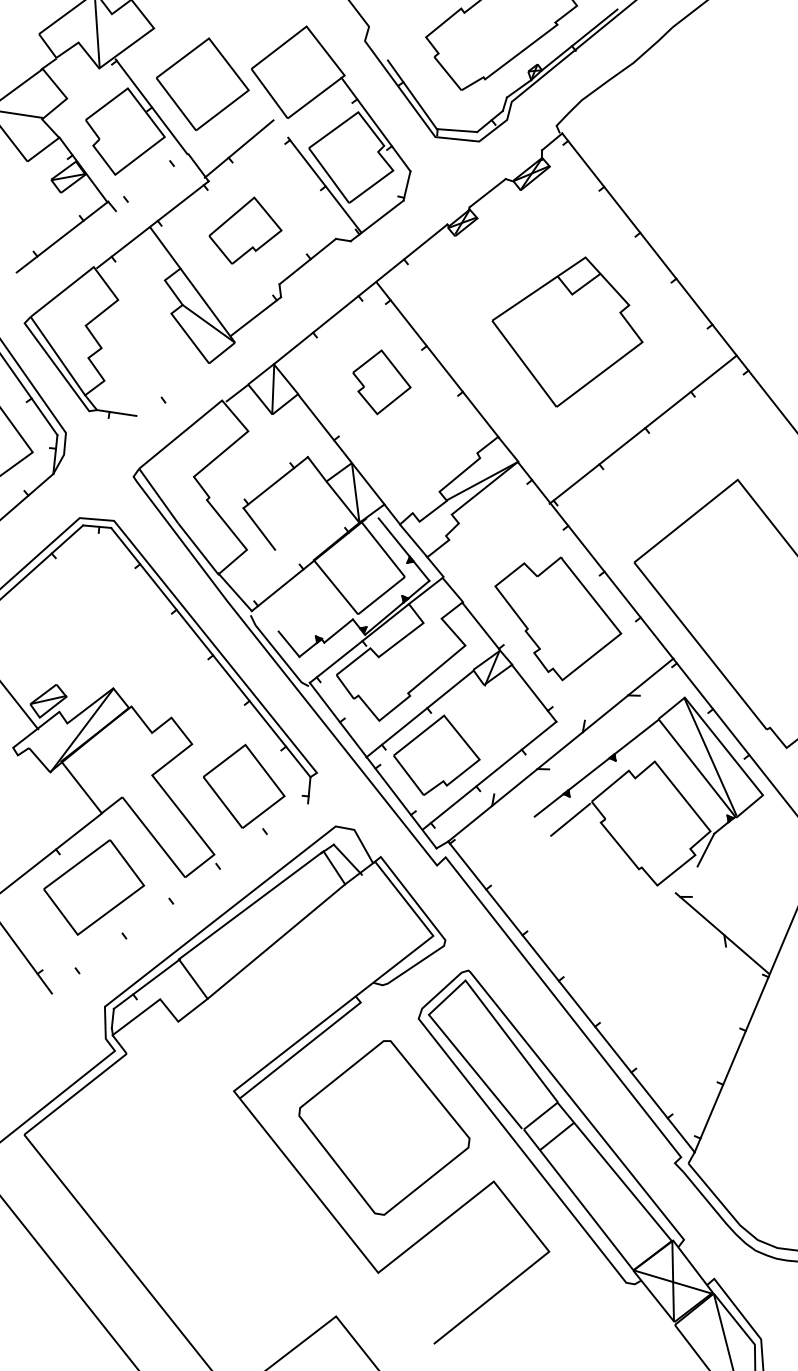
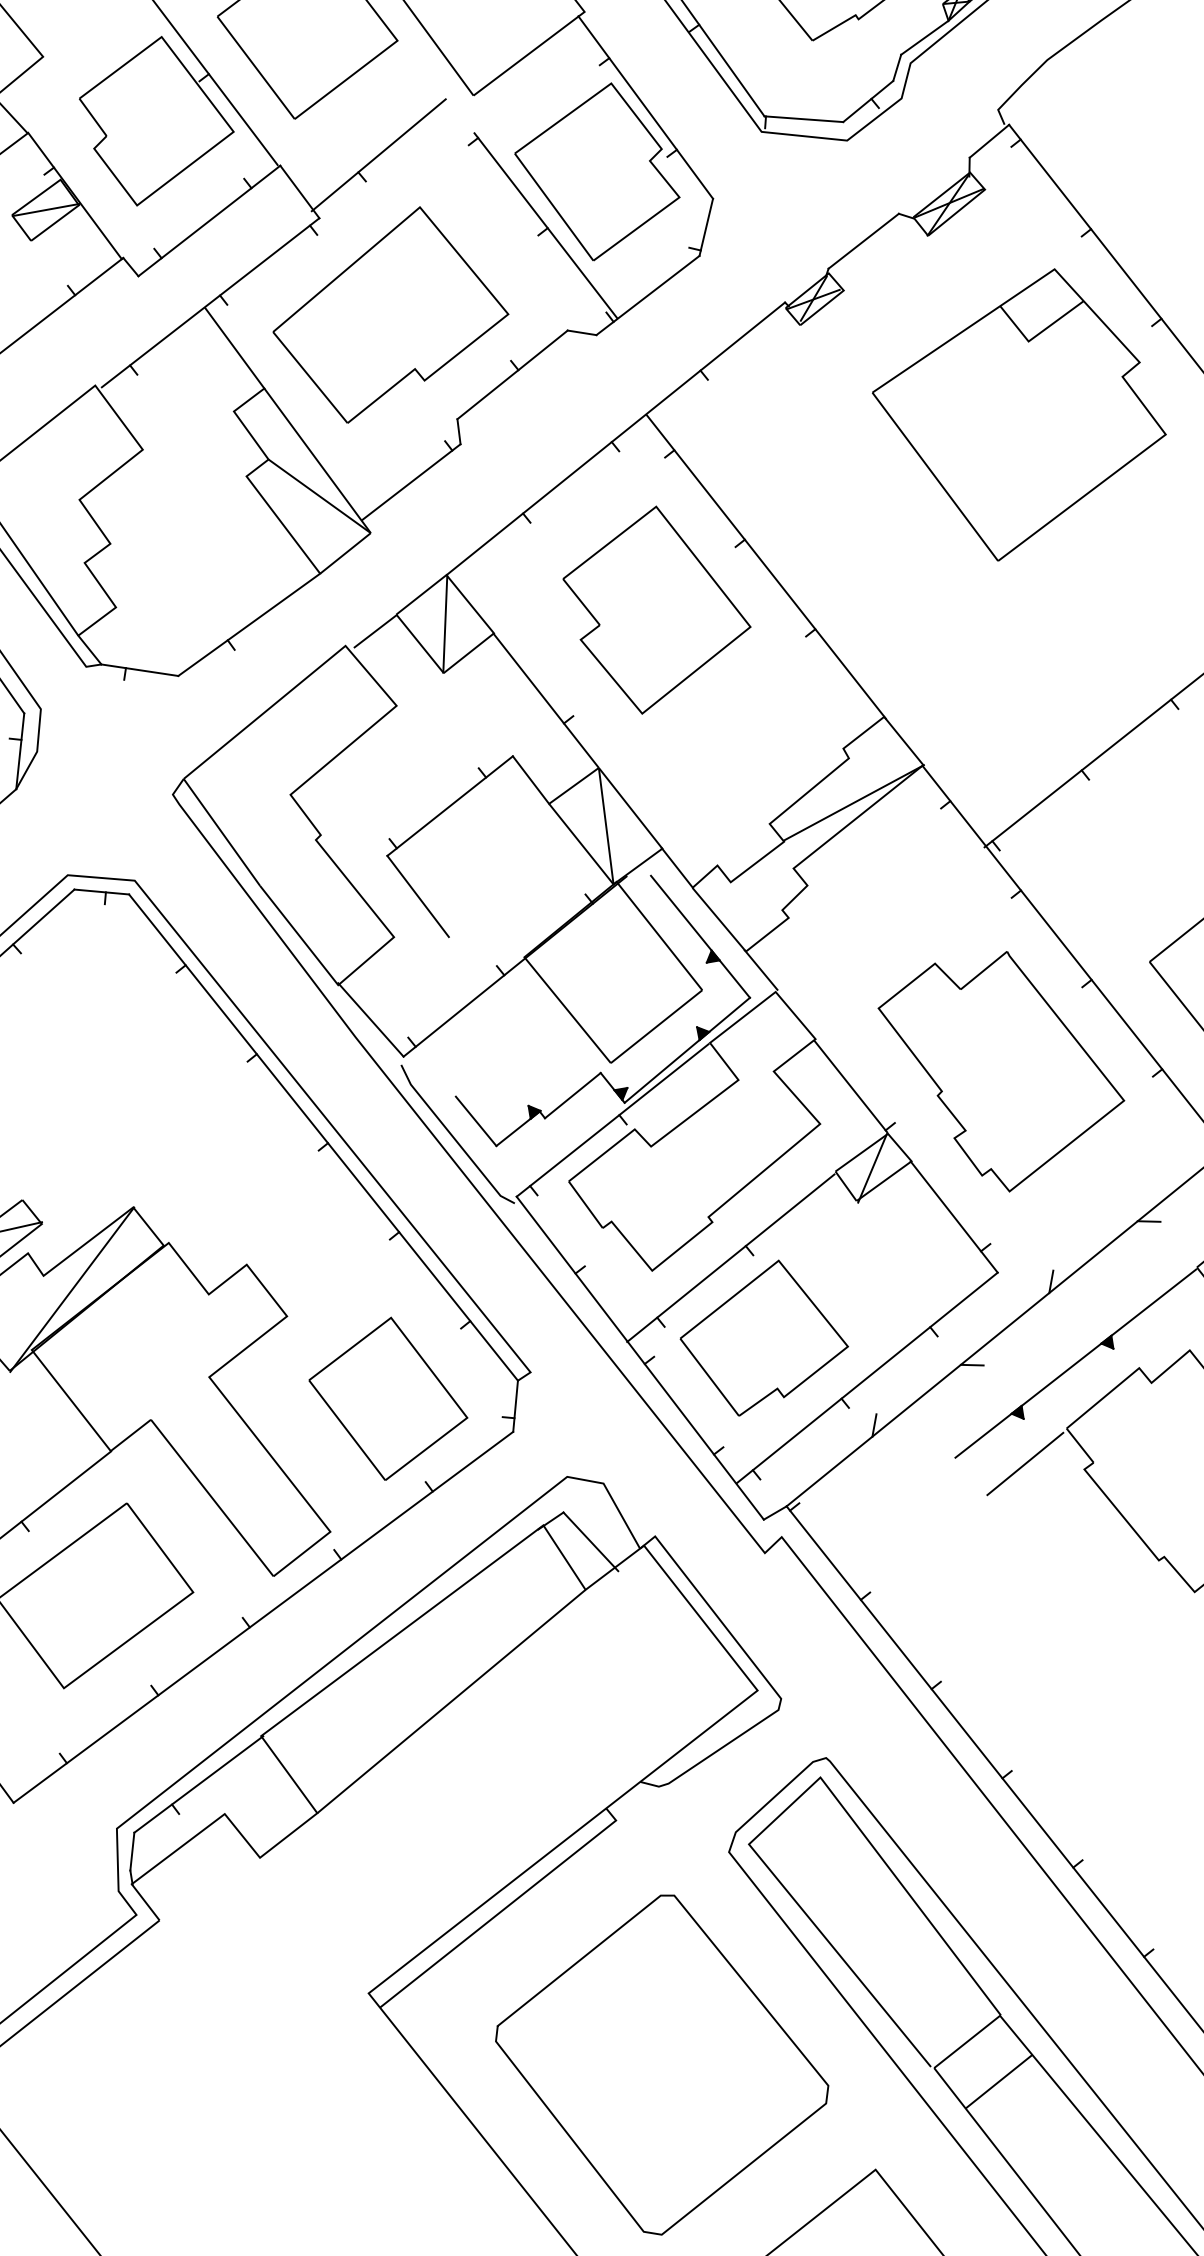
line: (151, 182) -> (207, 220), added
part: (245, 230) -> (391, 314), size x1.67
part: (567, 331) -> (1019, 413), moved
part: (381, 382) -> (656, 610), size x1.67
line: (172, 389) -> (248, 624), added
line: (179, 898) -> (262, 1617), added

